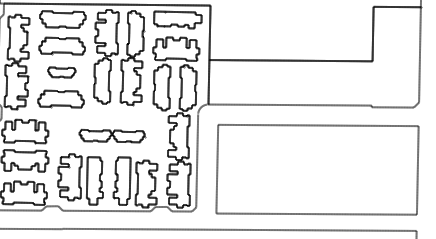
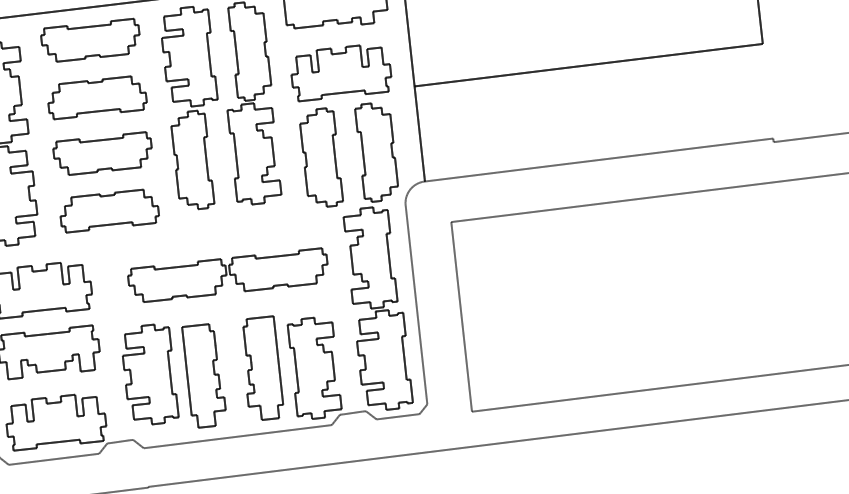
part: (61, 72) -> (102, 153), size x1.67
part: (111, 135) -> (226, 274), size x1.43

